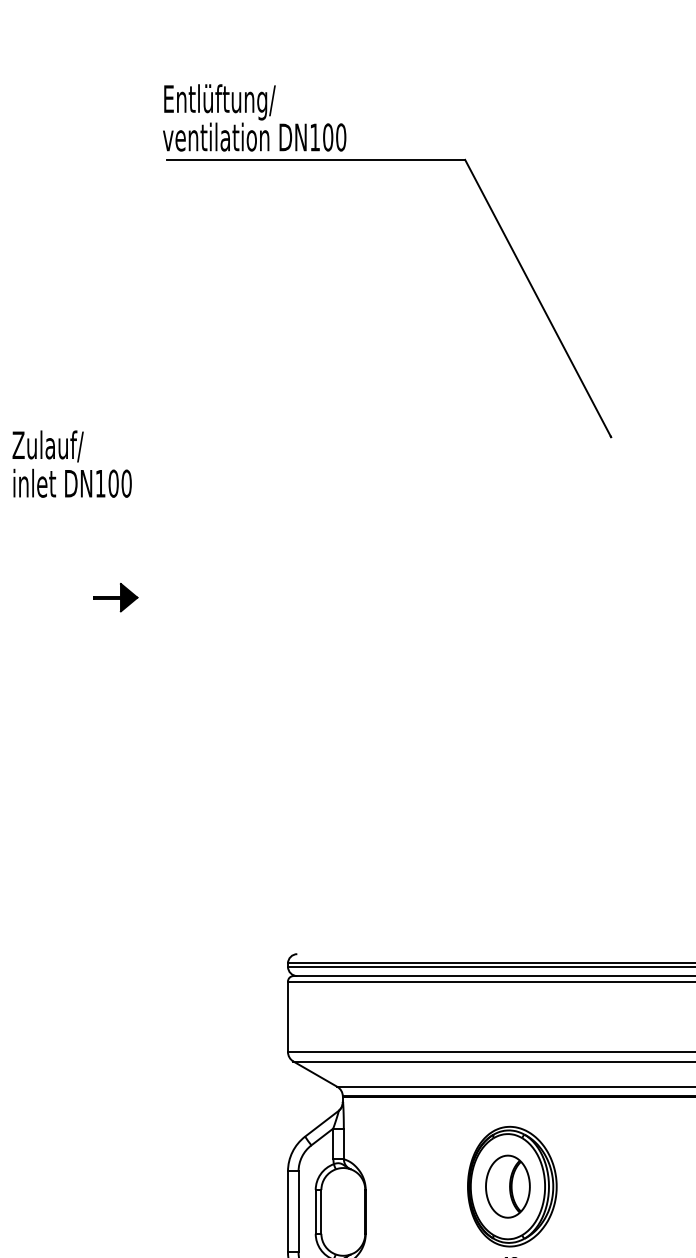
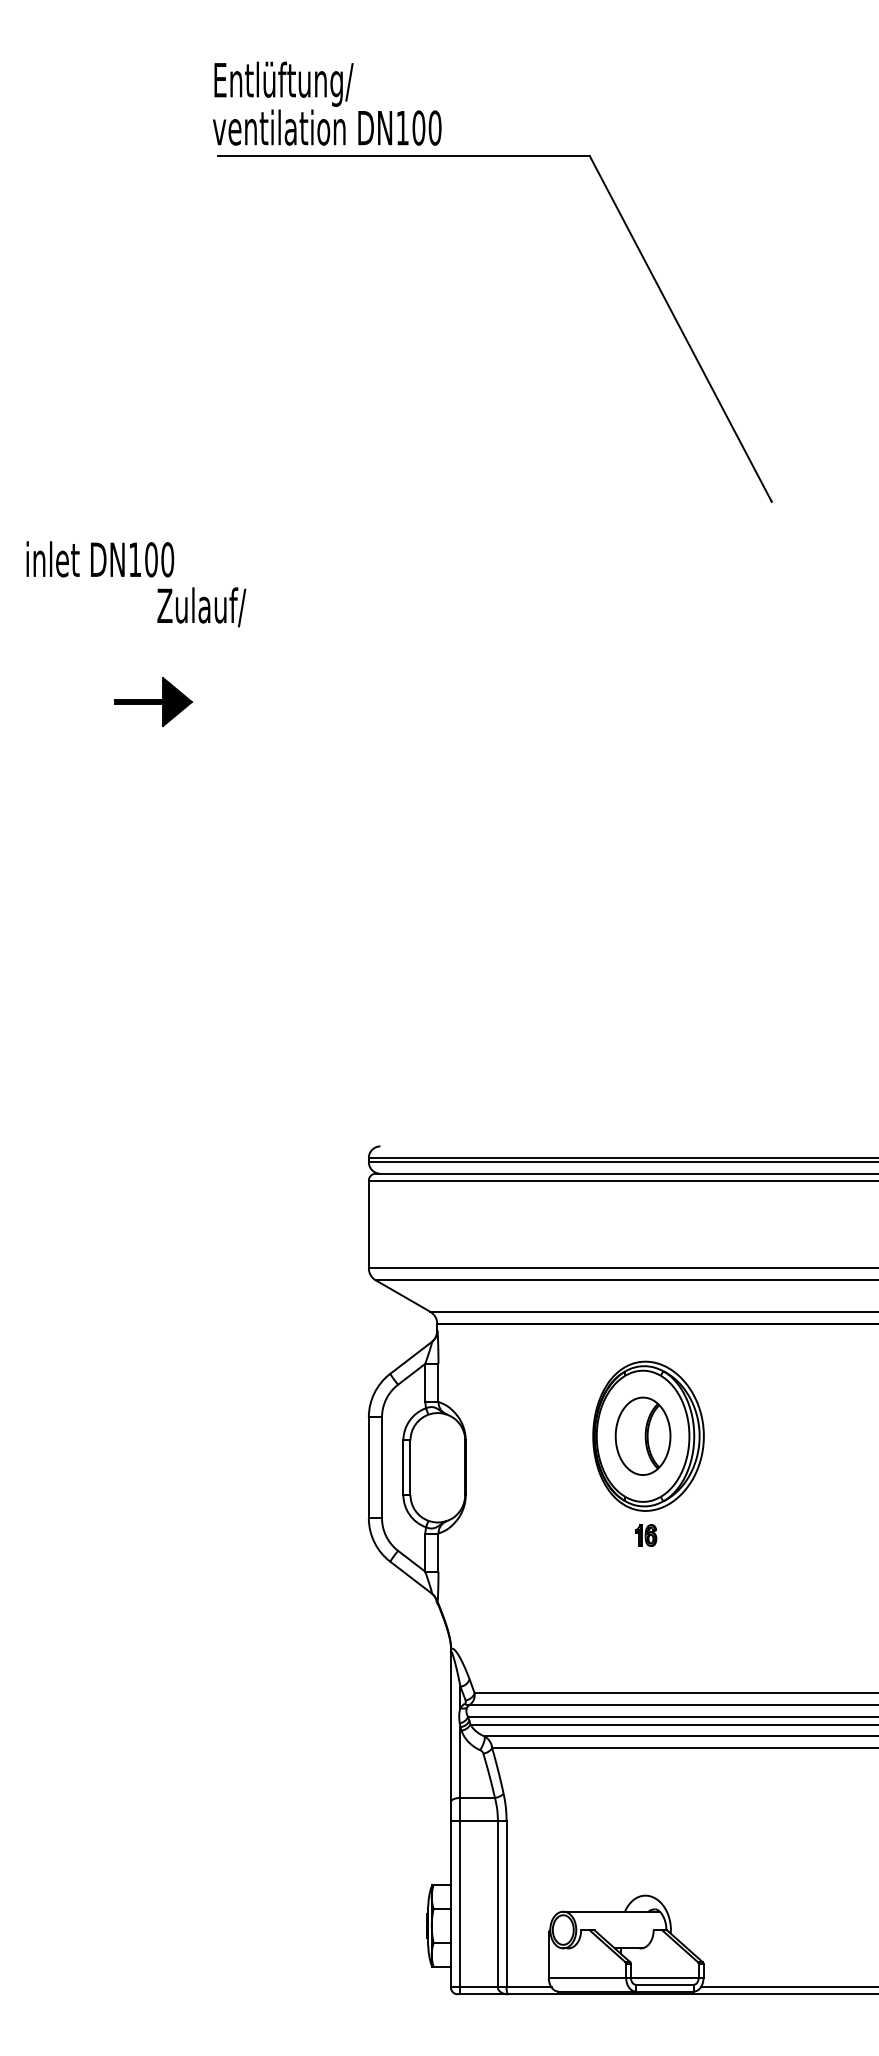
text: (47, 446) -> (201, 607), moved
part: (115, 597) -> (153, 701), size x1.4

